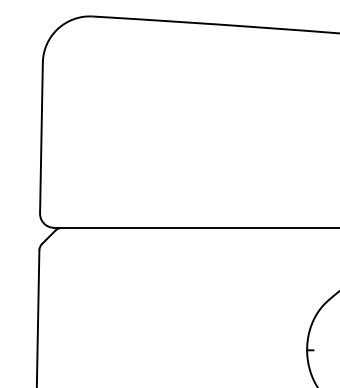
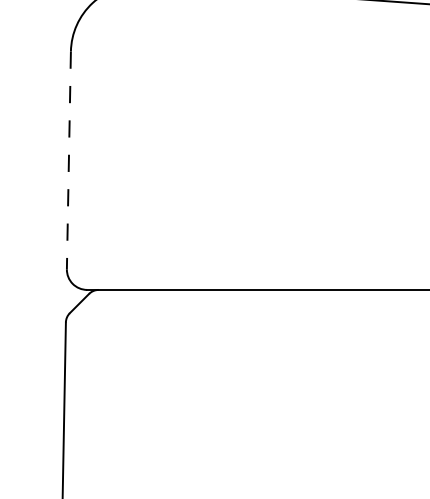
line: (41, 138) -> (68, 161), solid -> dashed

